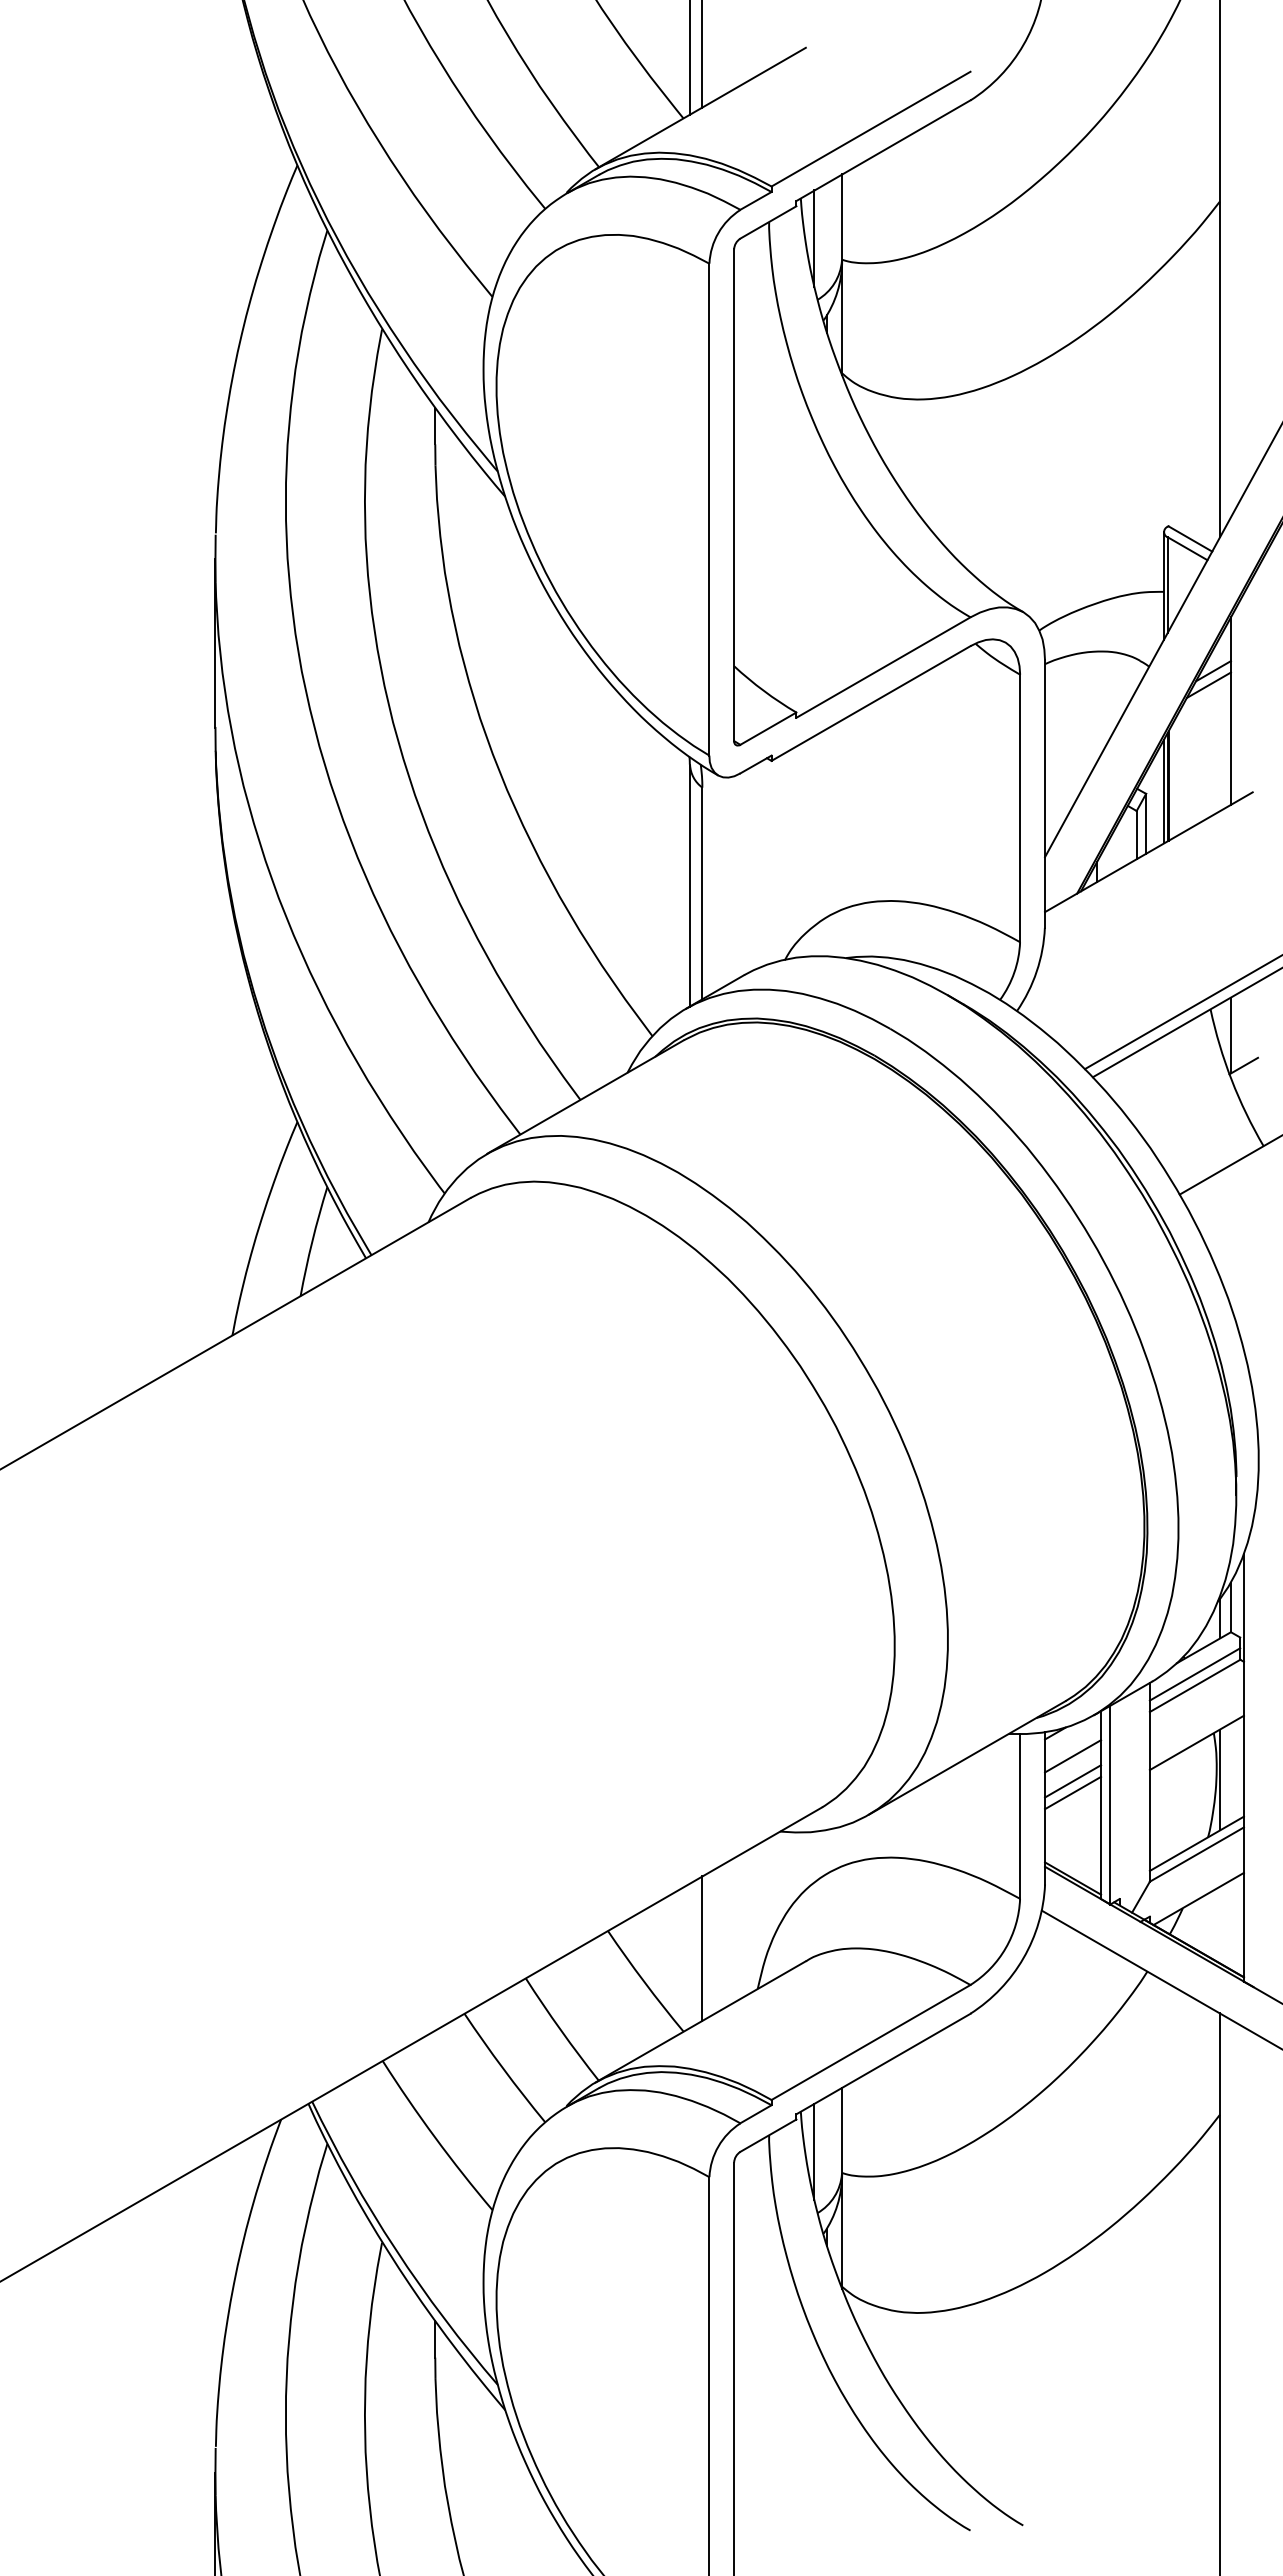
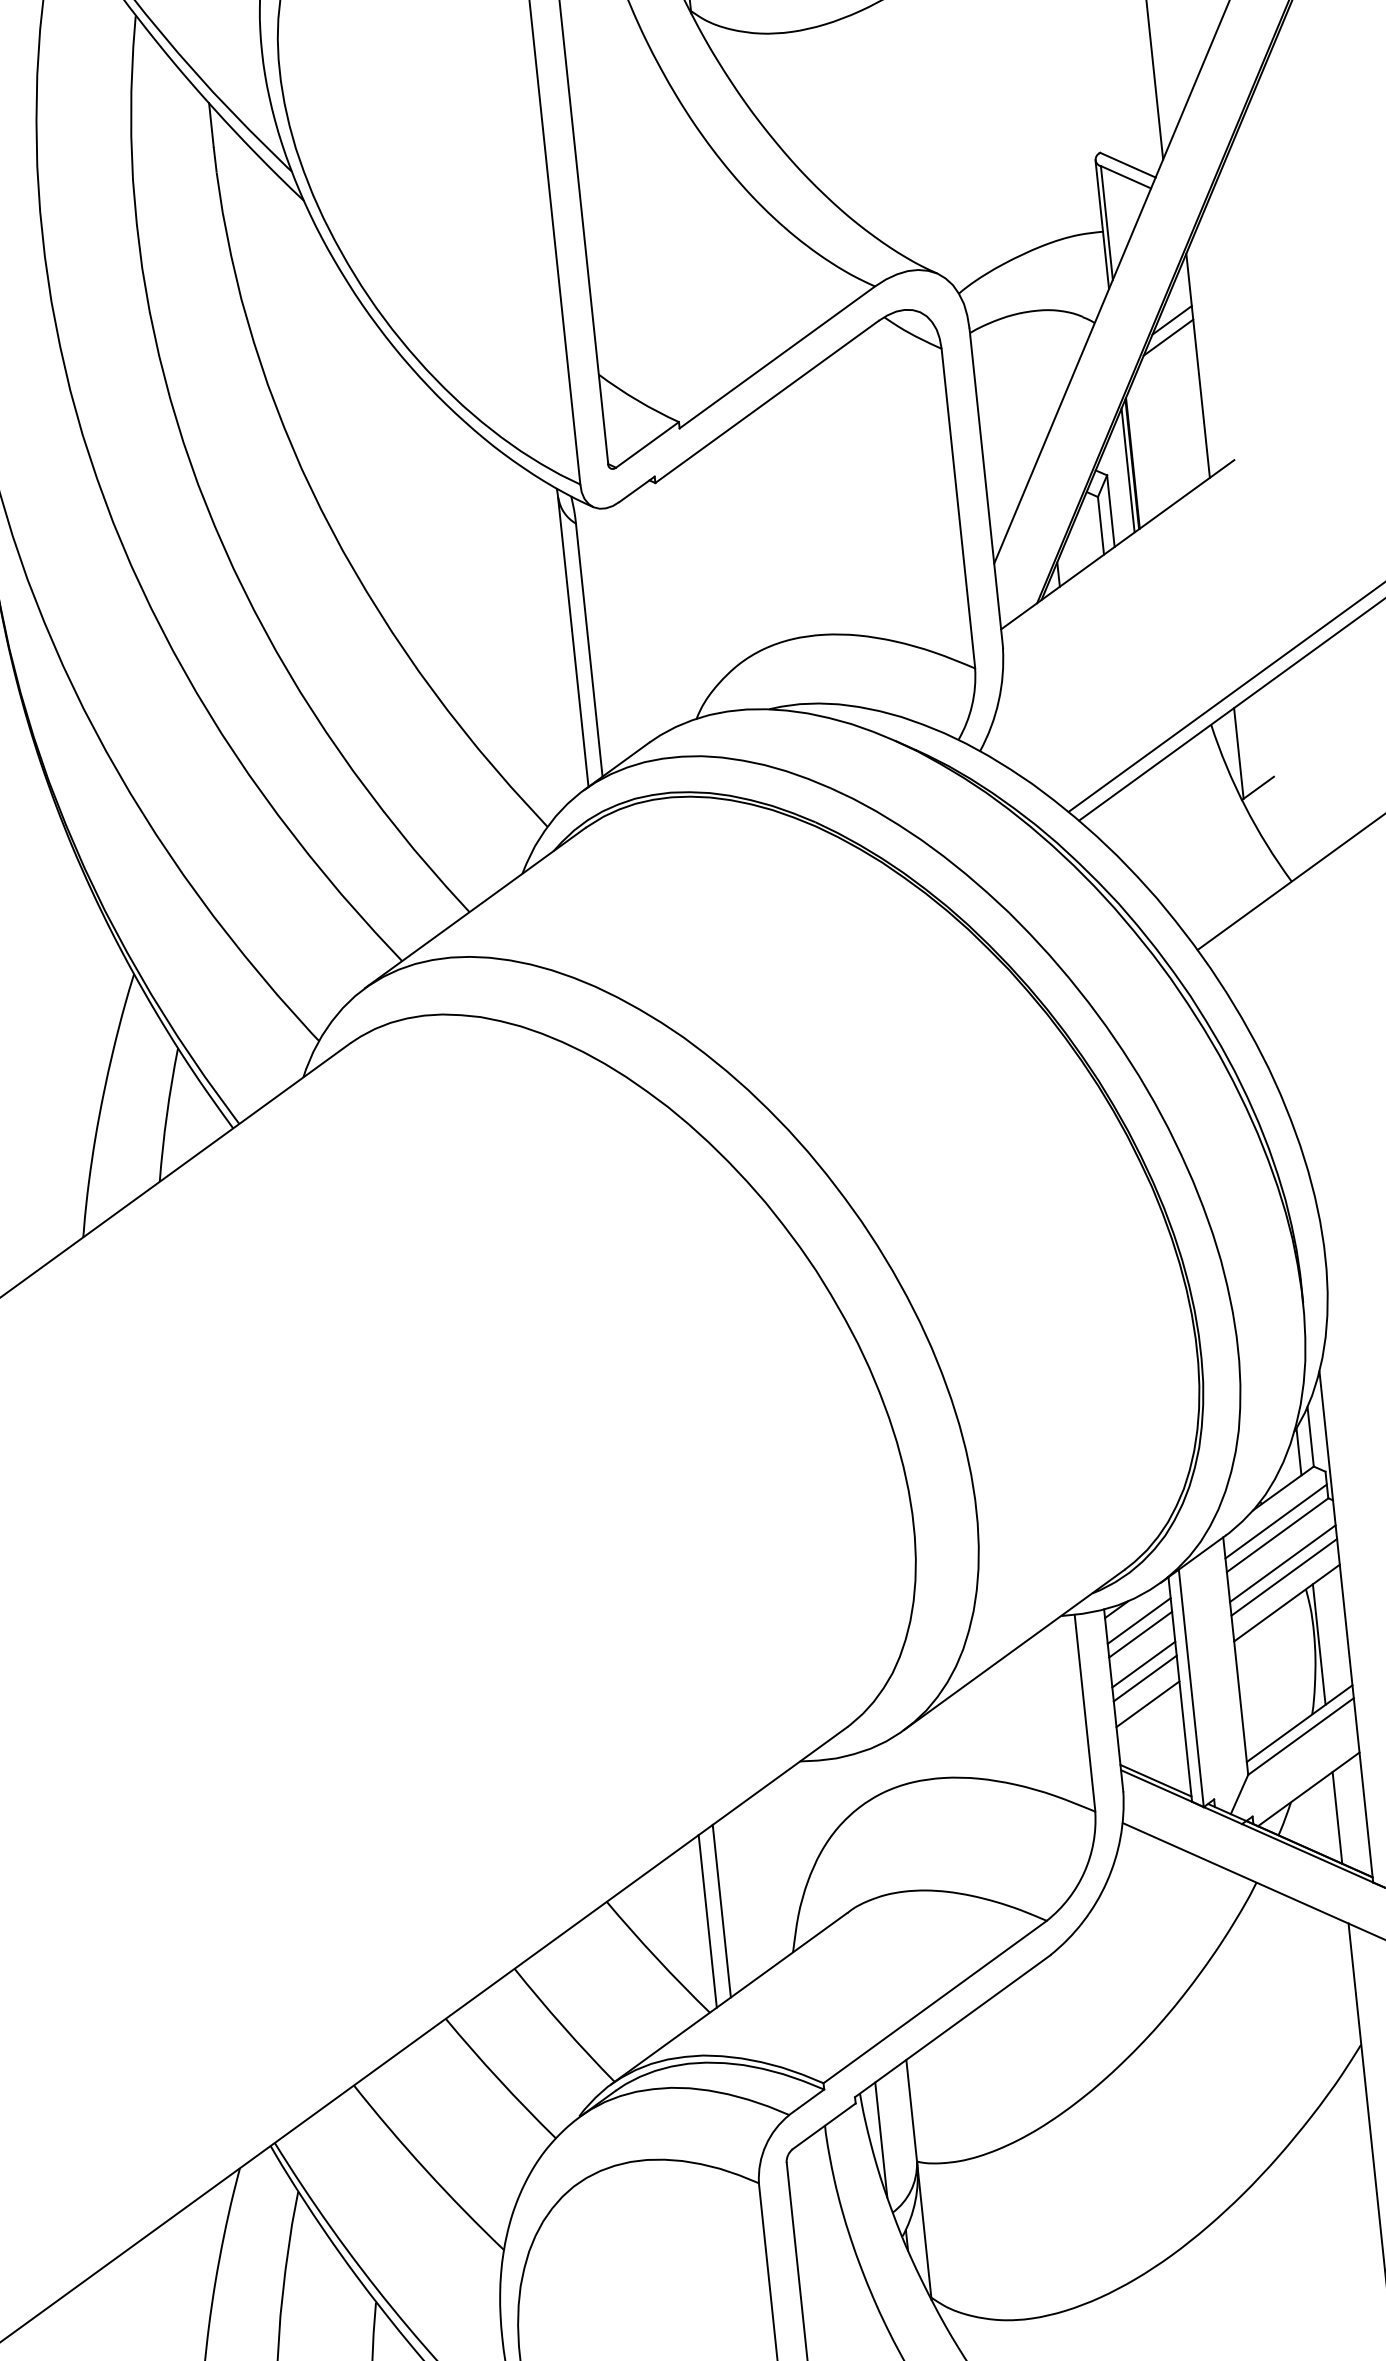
line: (1196, 1709) -> (1282, 1563), added
line: (1196, 1721) -> (1283, 1577), added
line: (1073, 1744) -> (1139, 1620), added
line: (1073, 1814) -> (1148, 1704), added
line: (1220, 1924) -> (1337, 1817), added
line: (689, 1955) -> (707, 1920), added

